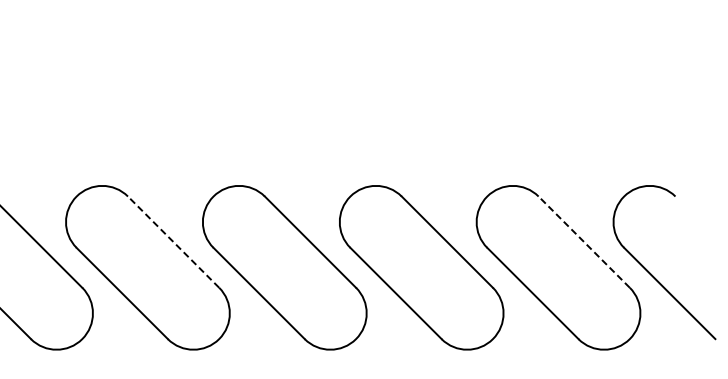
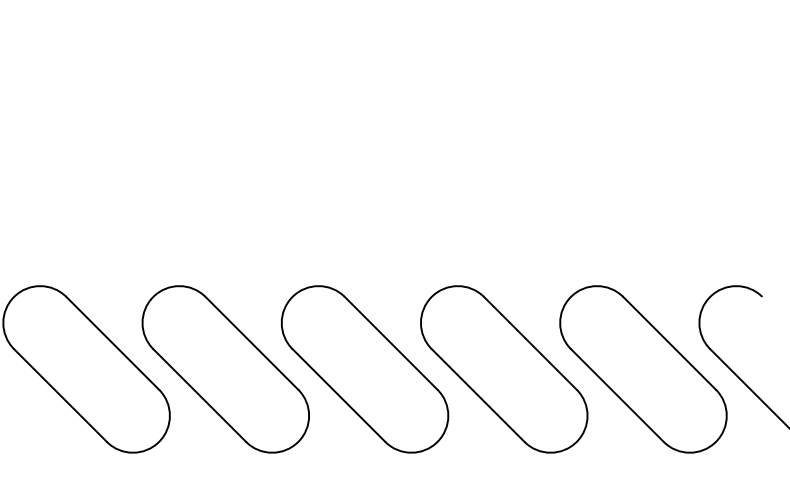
line: (173, 242) -> (251, 343), dashed -> solid
line: (584, 242) -> (669, 343), dashed -> solid

